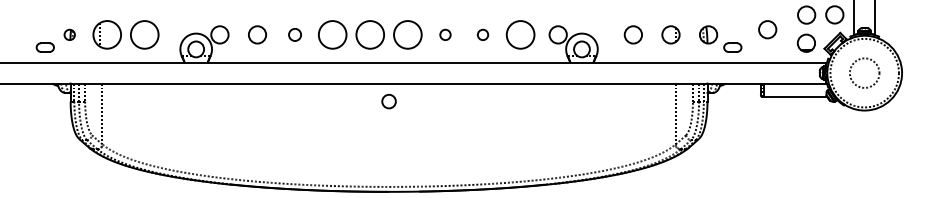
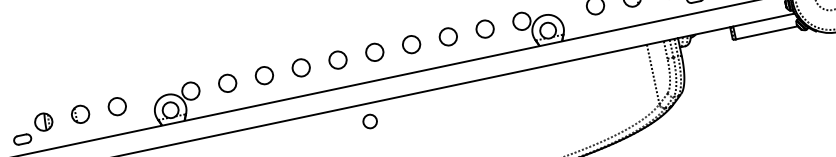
part: (69, 34) -> (43, 121), size x1.67
part: (106, 34) -> (79, 114), size x0.62
circle: (144, 34) -> (117, 106), size x0.62
circle: (294, 34) -> (263, 75), size x1.43
circle: (332, 34) -> (300, 67), size x0.62
circle: (369, 34) -> (337, 59), size x0.62
circle: (407, 34) -> (374, 52), size x0.62
circle: (445, 34) -> (411, 44), size x1.67
circle: (482, 34) -> (447, 36), size x1.67
circle: (520, 34) -> (484, 28), size x0.62

